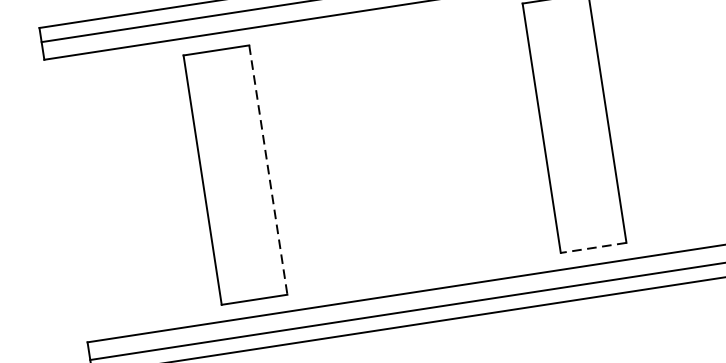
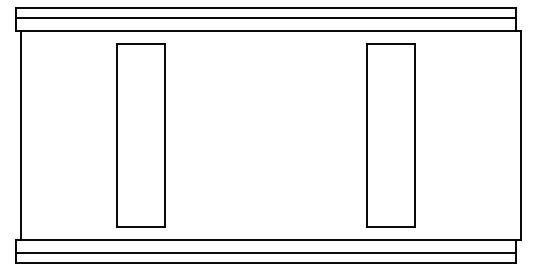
line: (268, 170) -> (165, 135), dashed -> solid
line: (73, 199) -> (21, 135), added
line: (593, 248) -> (390, 227), dashed -> solid

